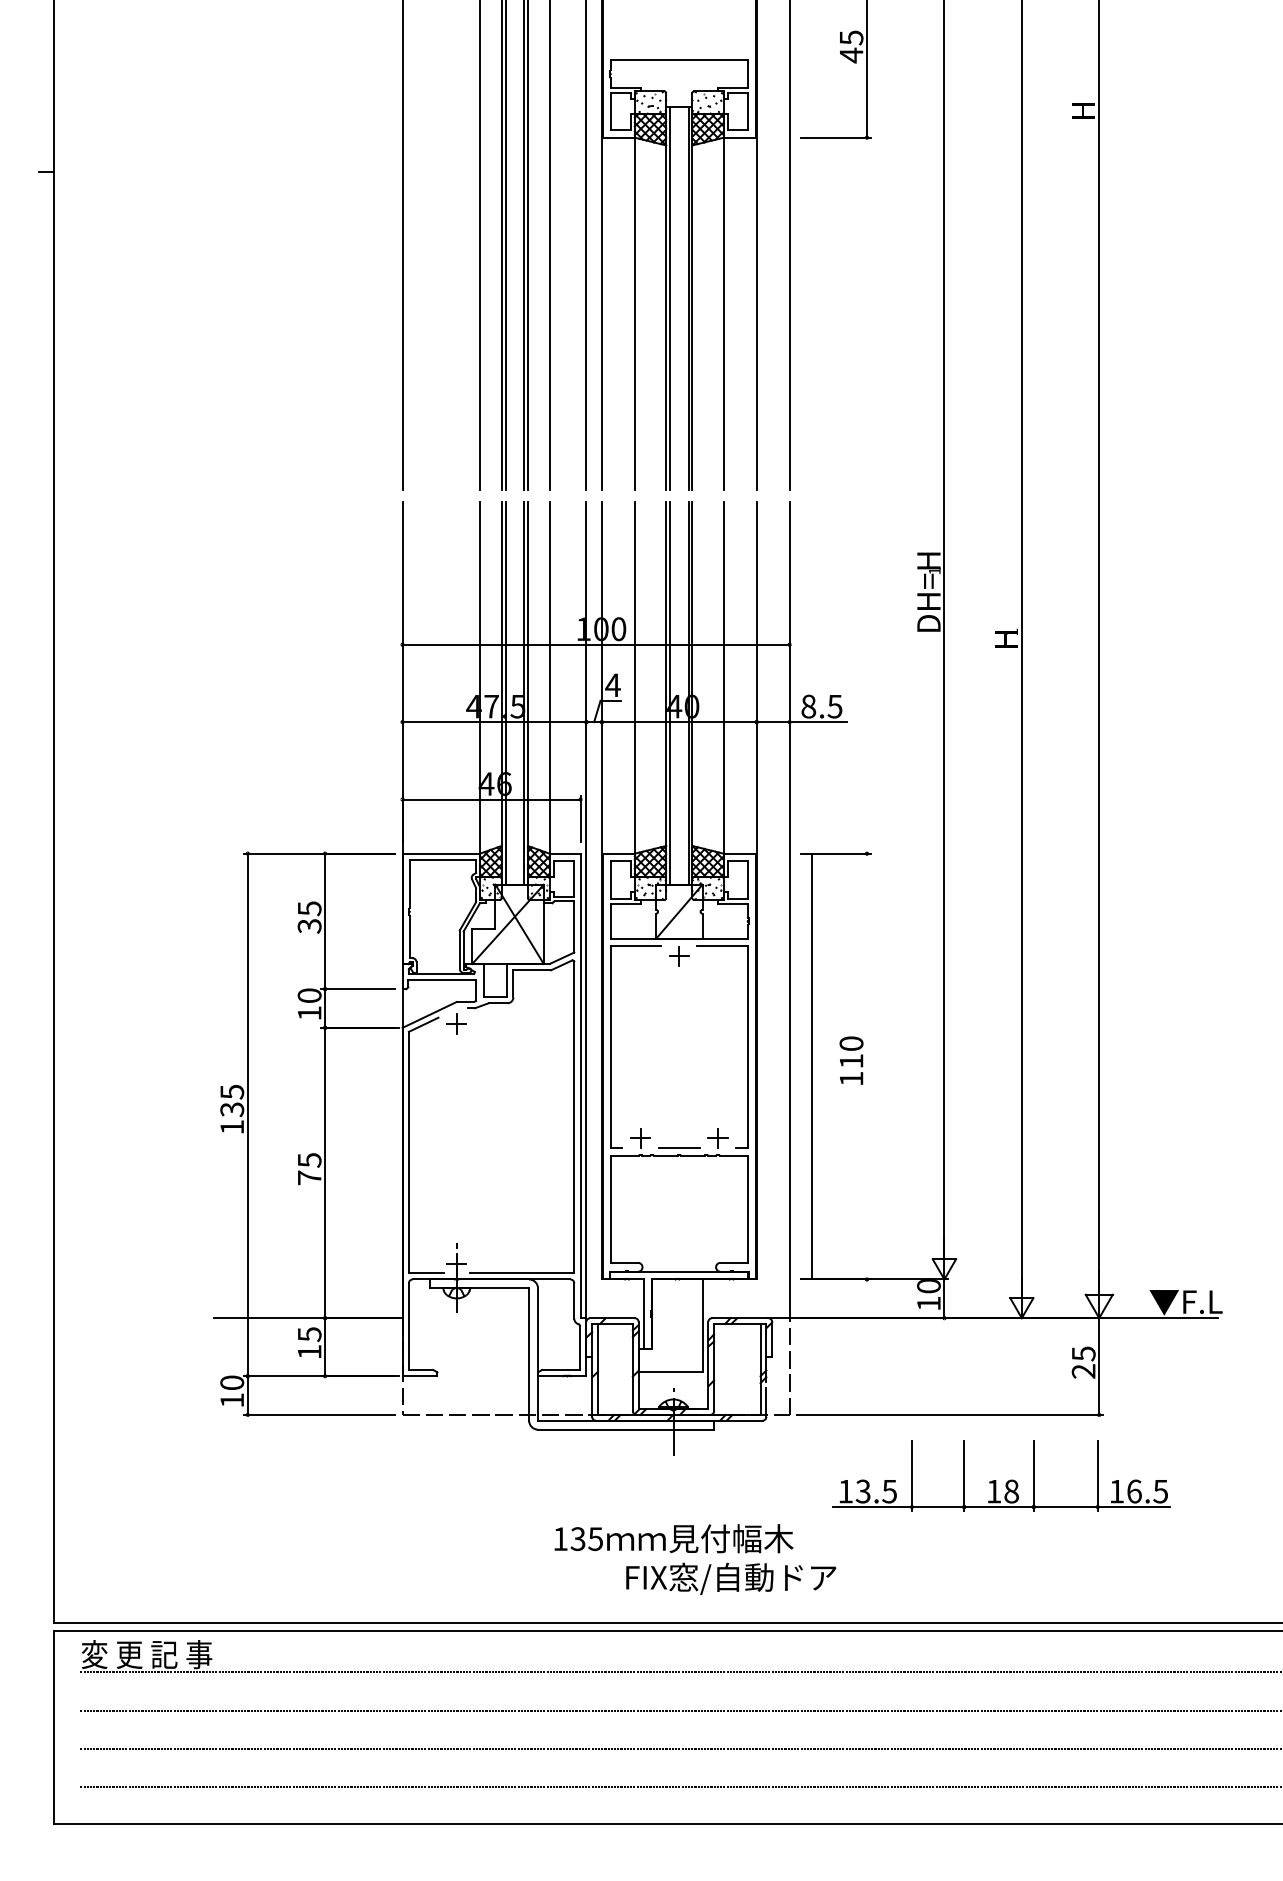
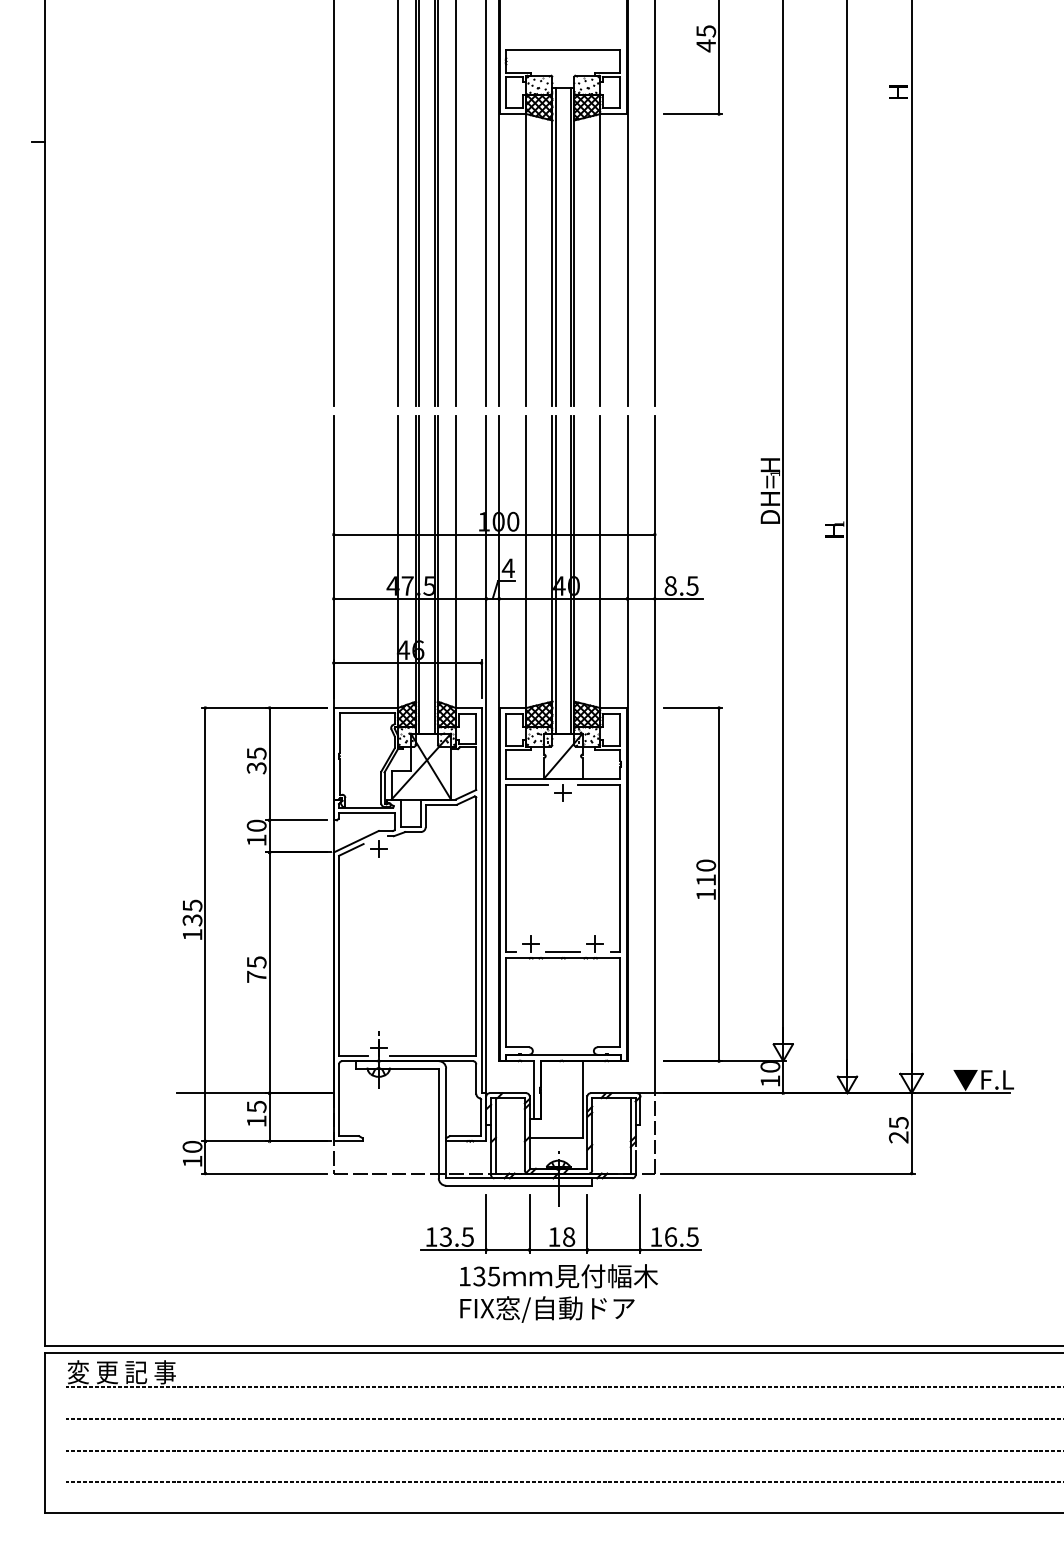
line: (812, 1066) -> (719, 884), moved
part: (1001, 1475) -> (560, 1223), moved
text: (731, 1578) -> (547, 1309), moved

